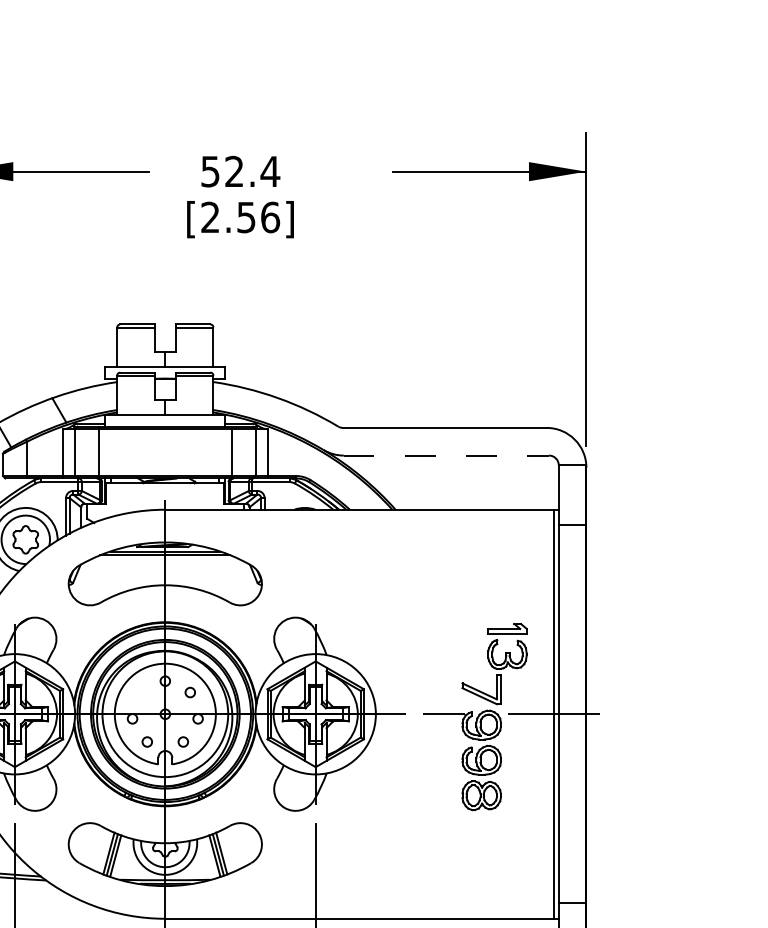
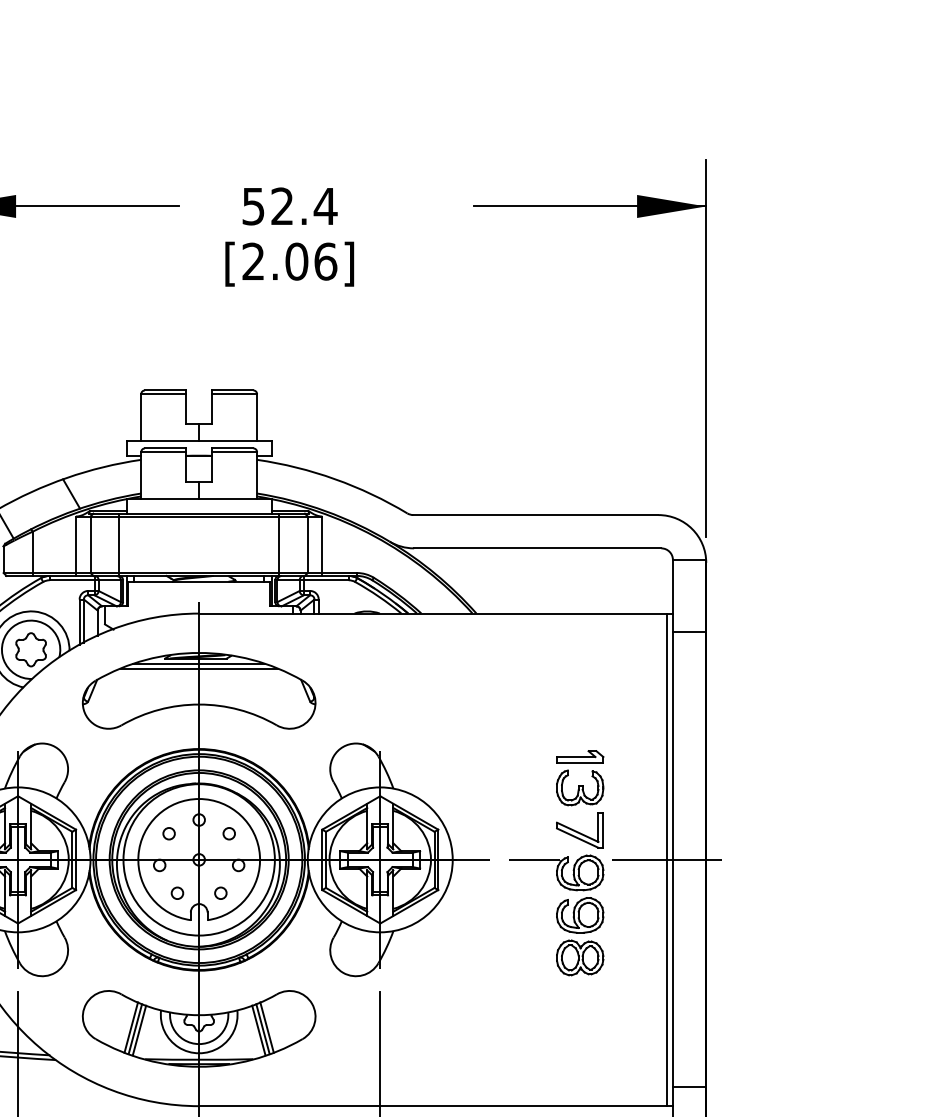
text: (246, 217) -> (296, 261), [2.56] -> [2.06]
line: (446, 455) -> (537, 548), dashed -> solid
part: (507, 652) -> (580, 785), moved
circle: (139, 692) -> (168, 833), added

